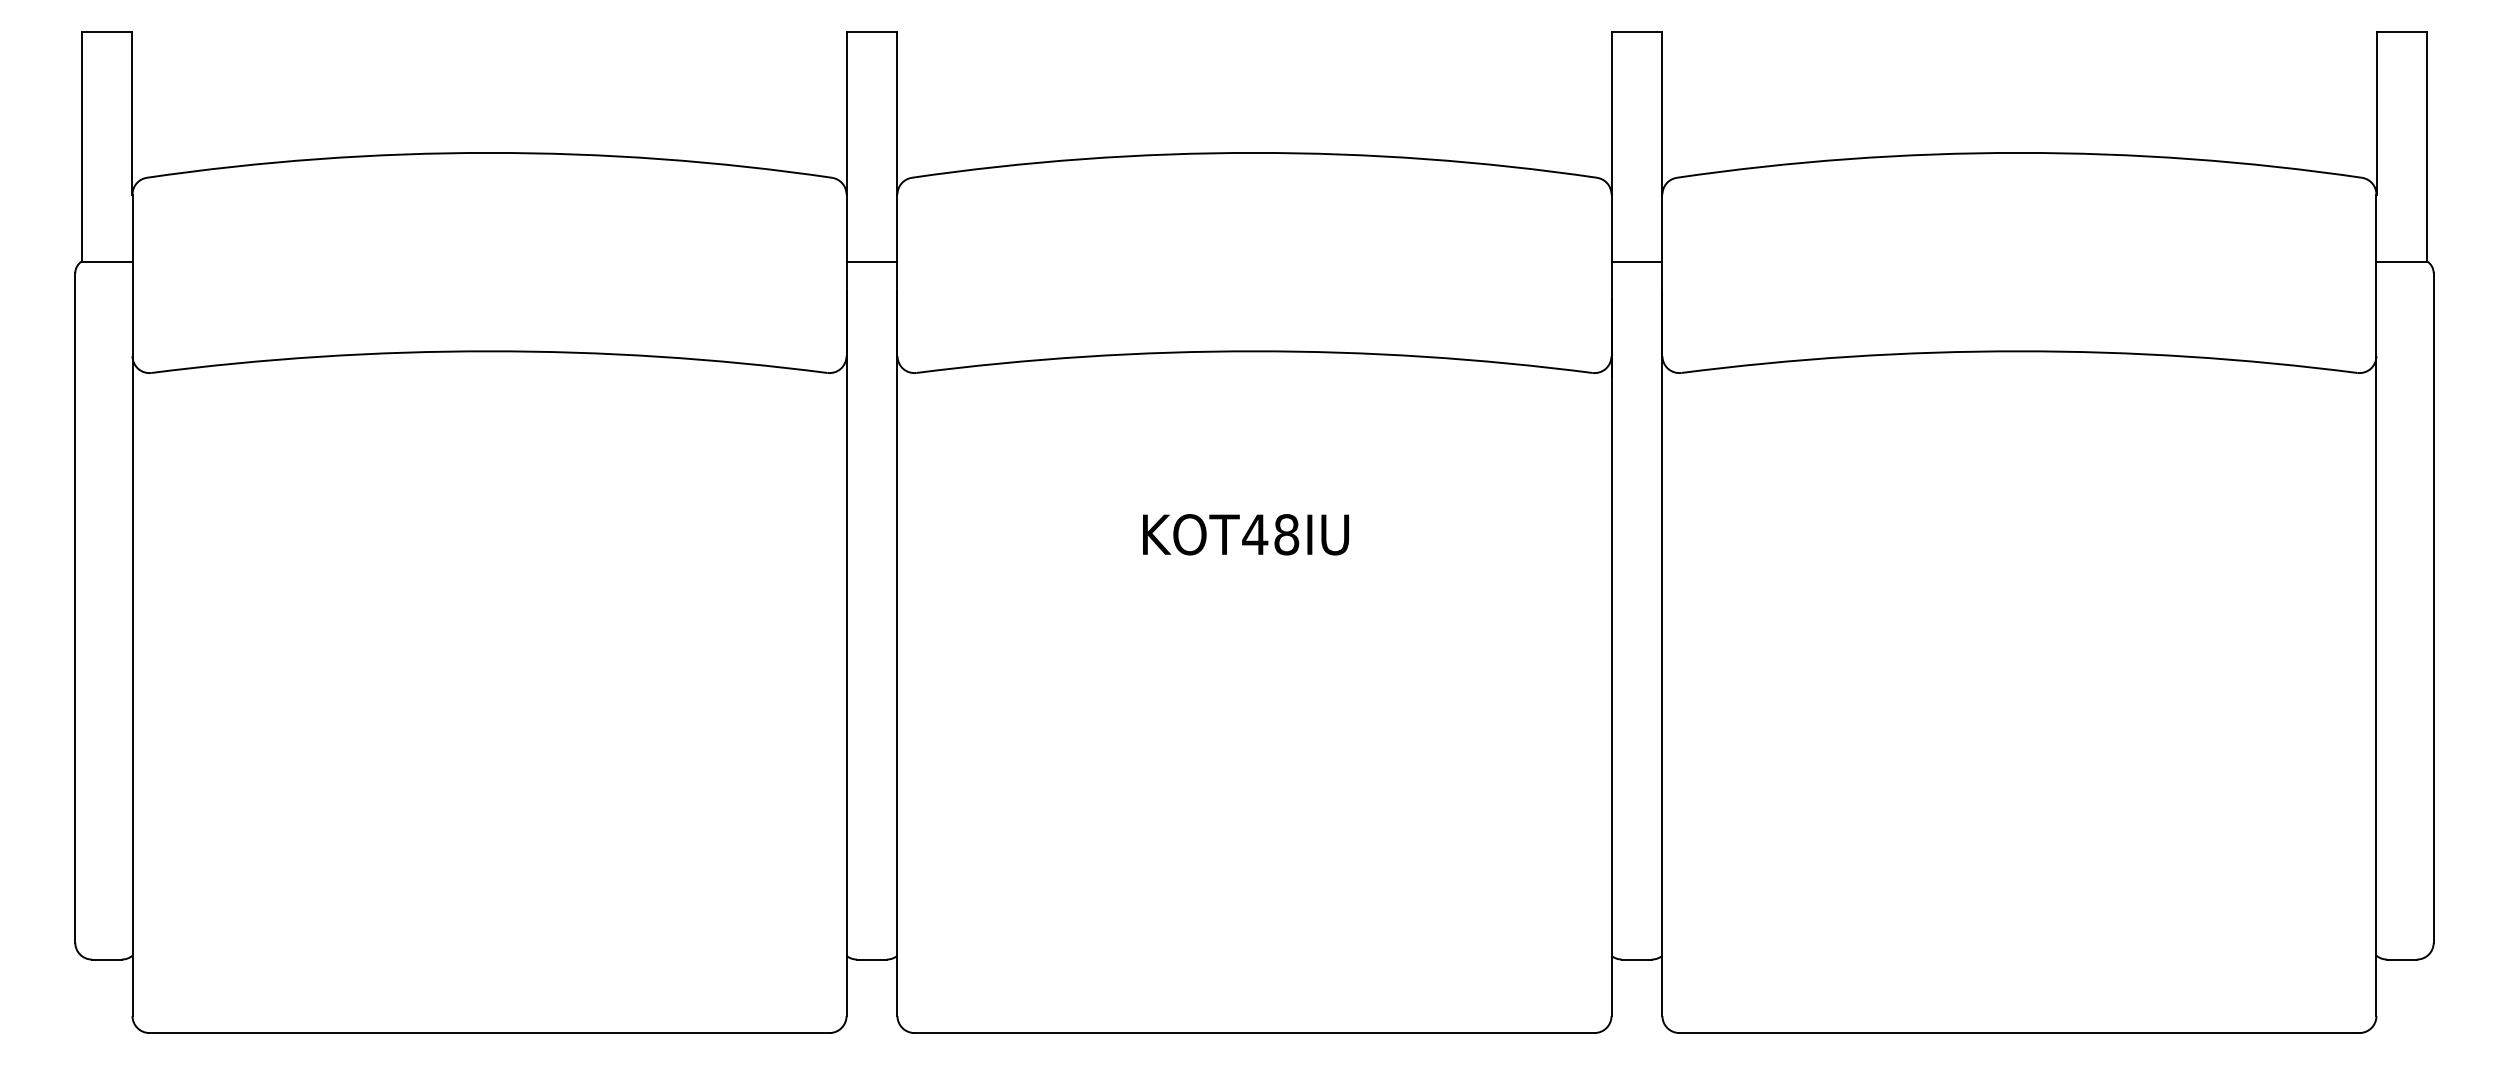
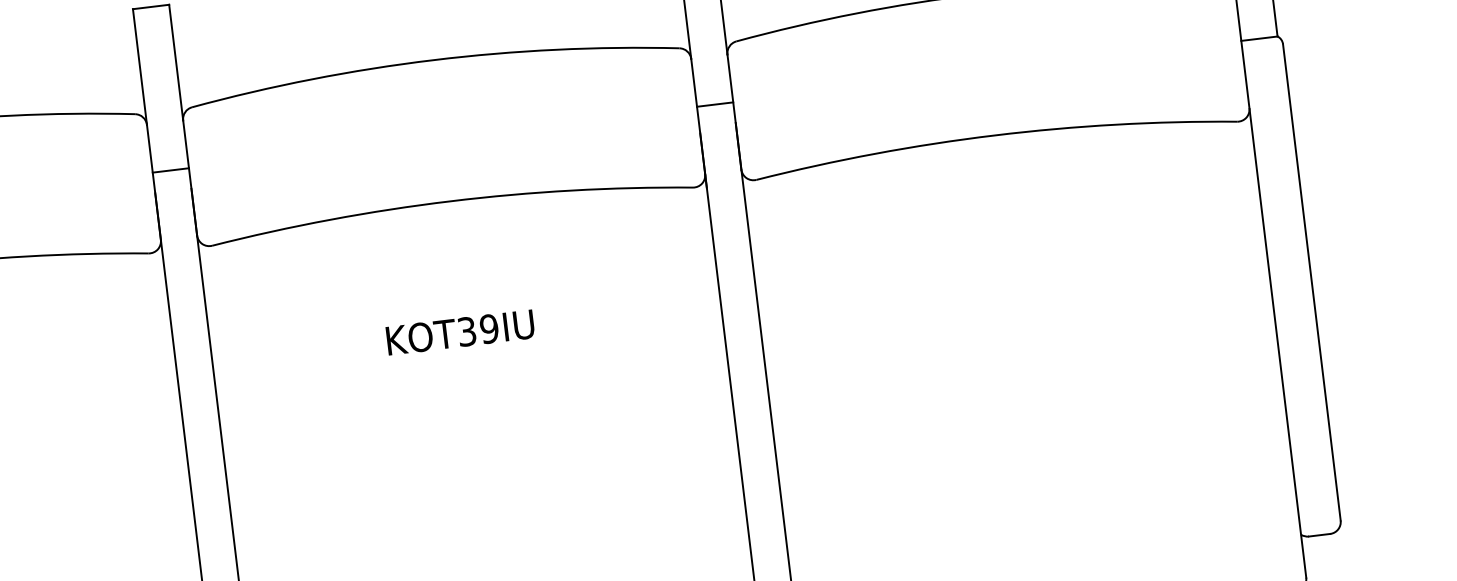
text: (1270, 534) -> (477, 330), KOT48IU -> KOT39IU

